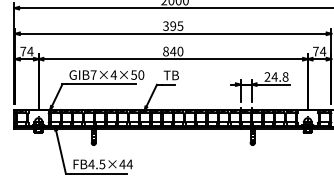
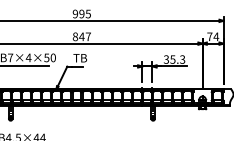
text: (165, 25) -> (74, 13), 395 -> 995
text: (180, 51) -> (88, 36), 840 -> 847
text: (276, 76) -> (174, 59), 24.8 -> 35.3

